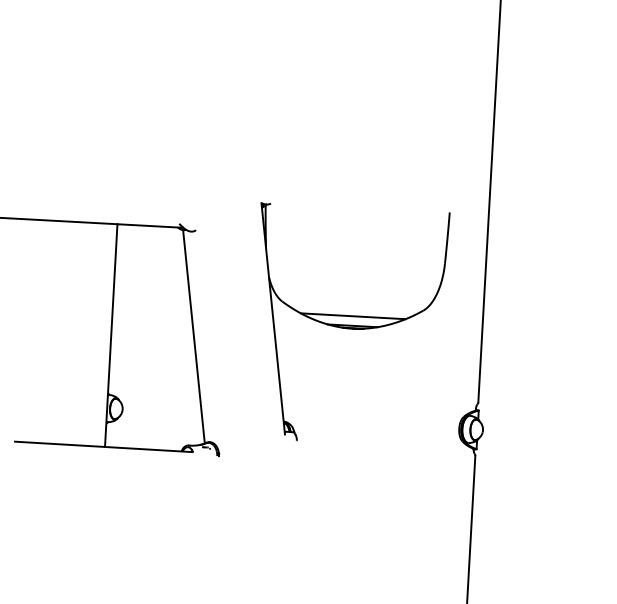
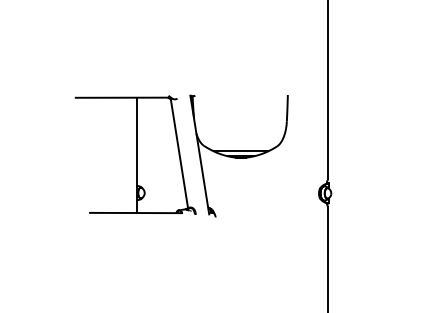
part: (347, 323) -> (238, 155), moved

